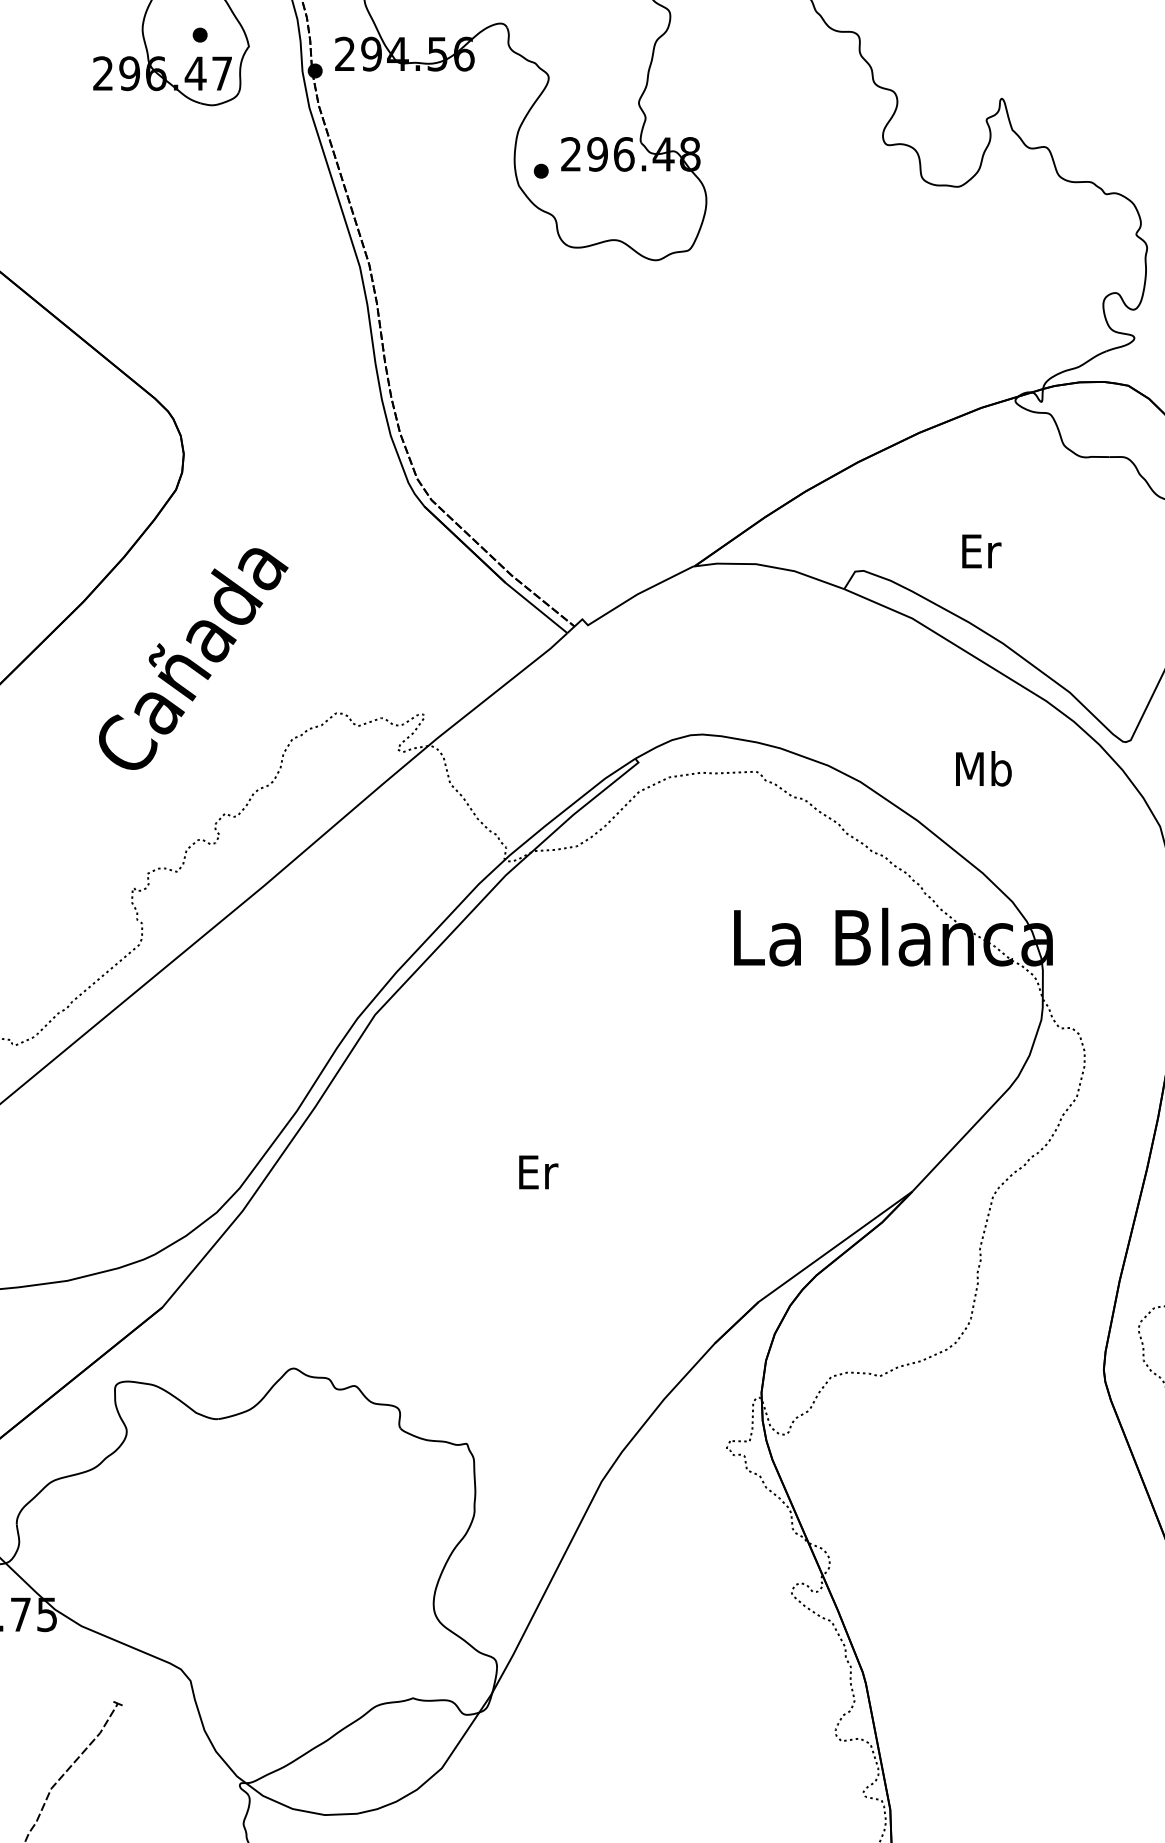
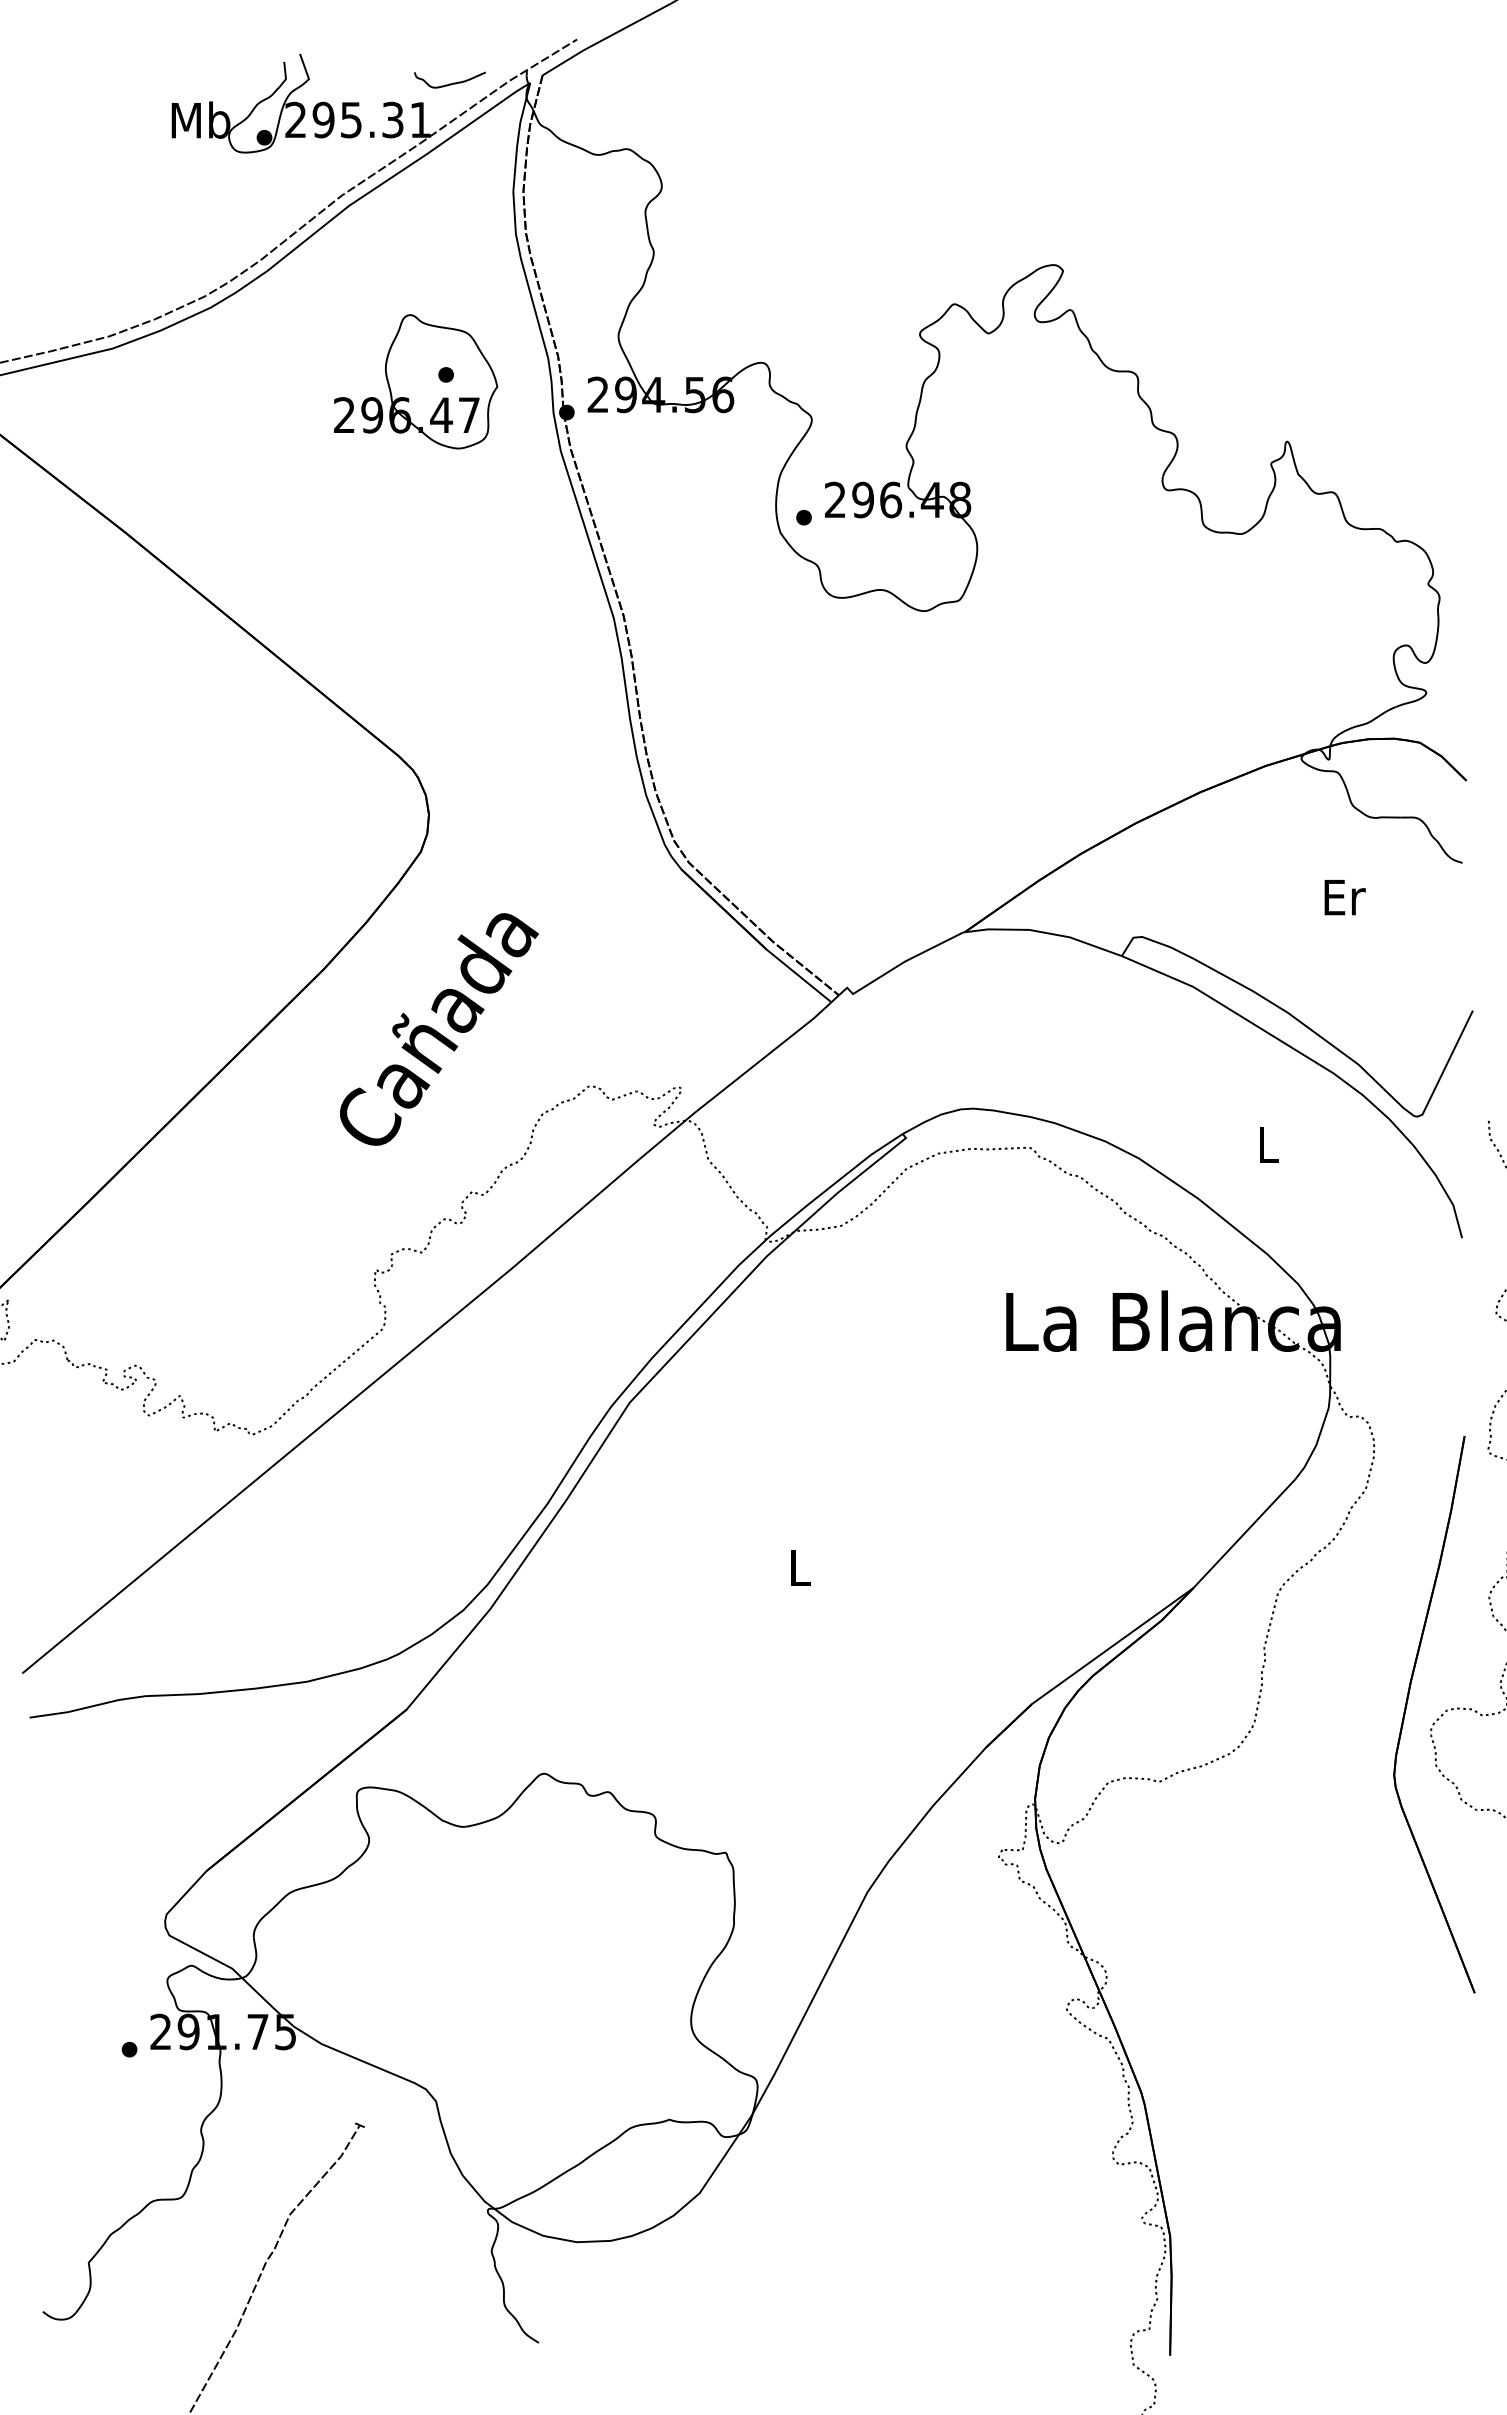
text: (981, 551) -> (1344, 897), moved
text: (984, 768) -> (1268, 1144), Mb -> L
text: (537, 1171) -> (800, 1567), Er -> L

